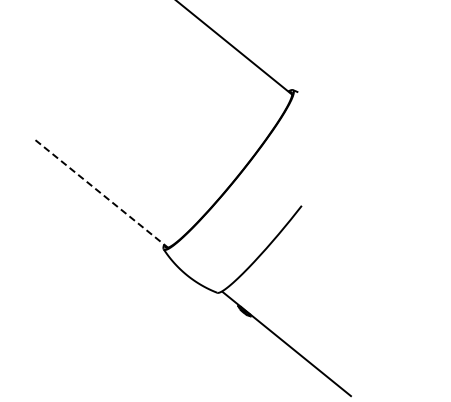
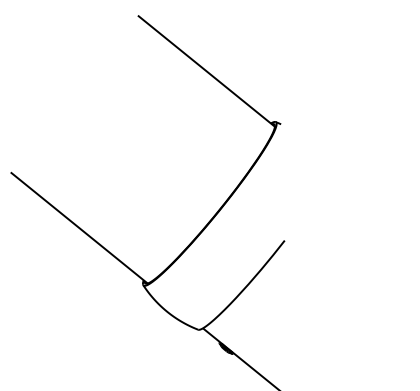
line: (101, 193) -> (79, 227), dashed -> solid

